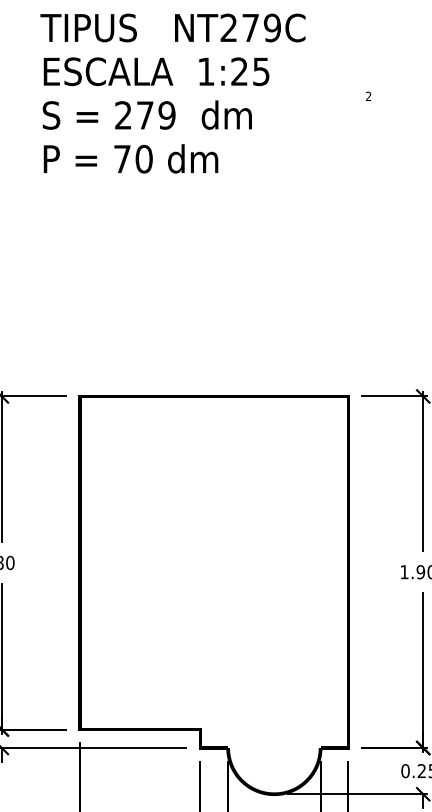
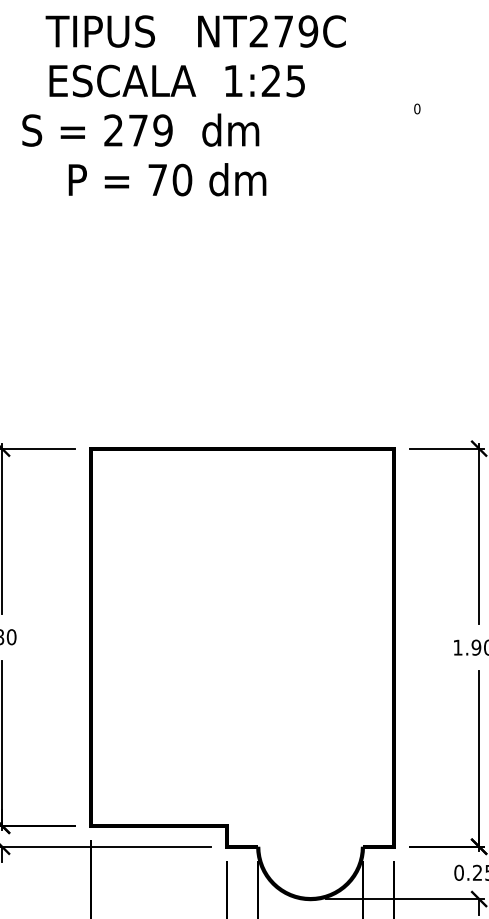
text: (368, 96) -> (417, 109), 2 -> 0
text: (146, 114) -> (139, 129), moved
text: (130, 158) -> (166, 179), moved

